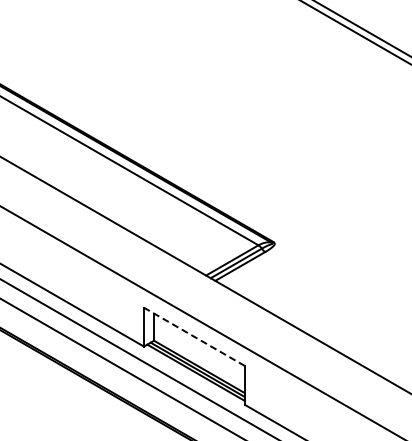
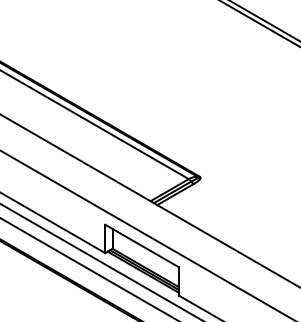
line: (194, 336) -> (142, 245), dashed -> solid

